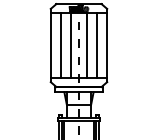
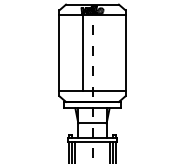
line: (61, 45) -> (71, 53), removed
line: (86, 45) -> (101, 53), removed
line: (96, 45) -> (113, 53), removed

